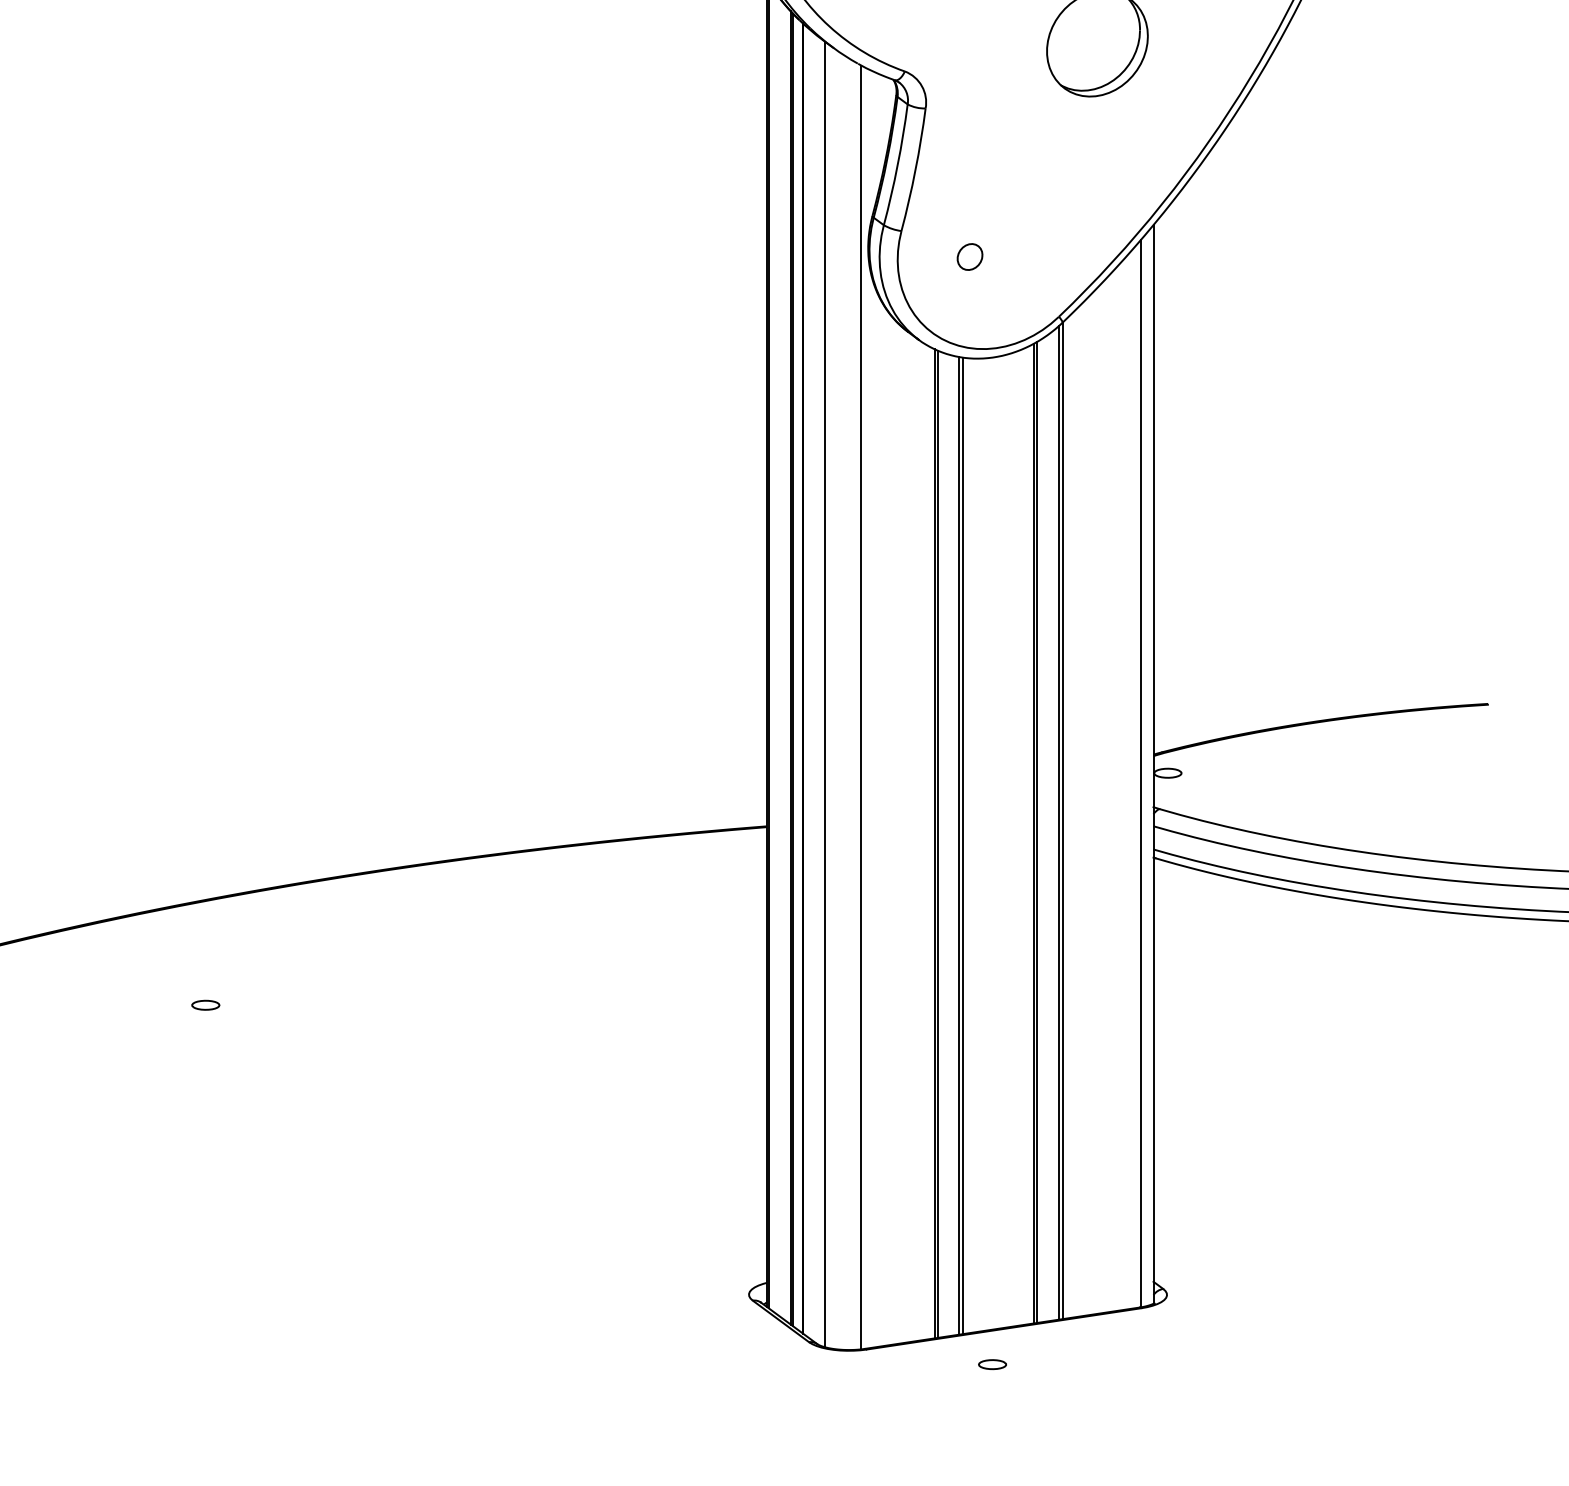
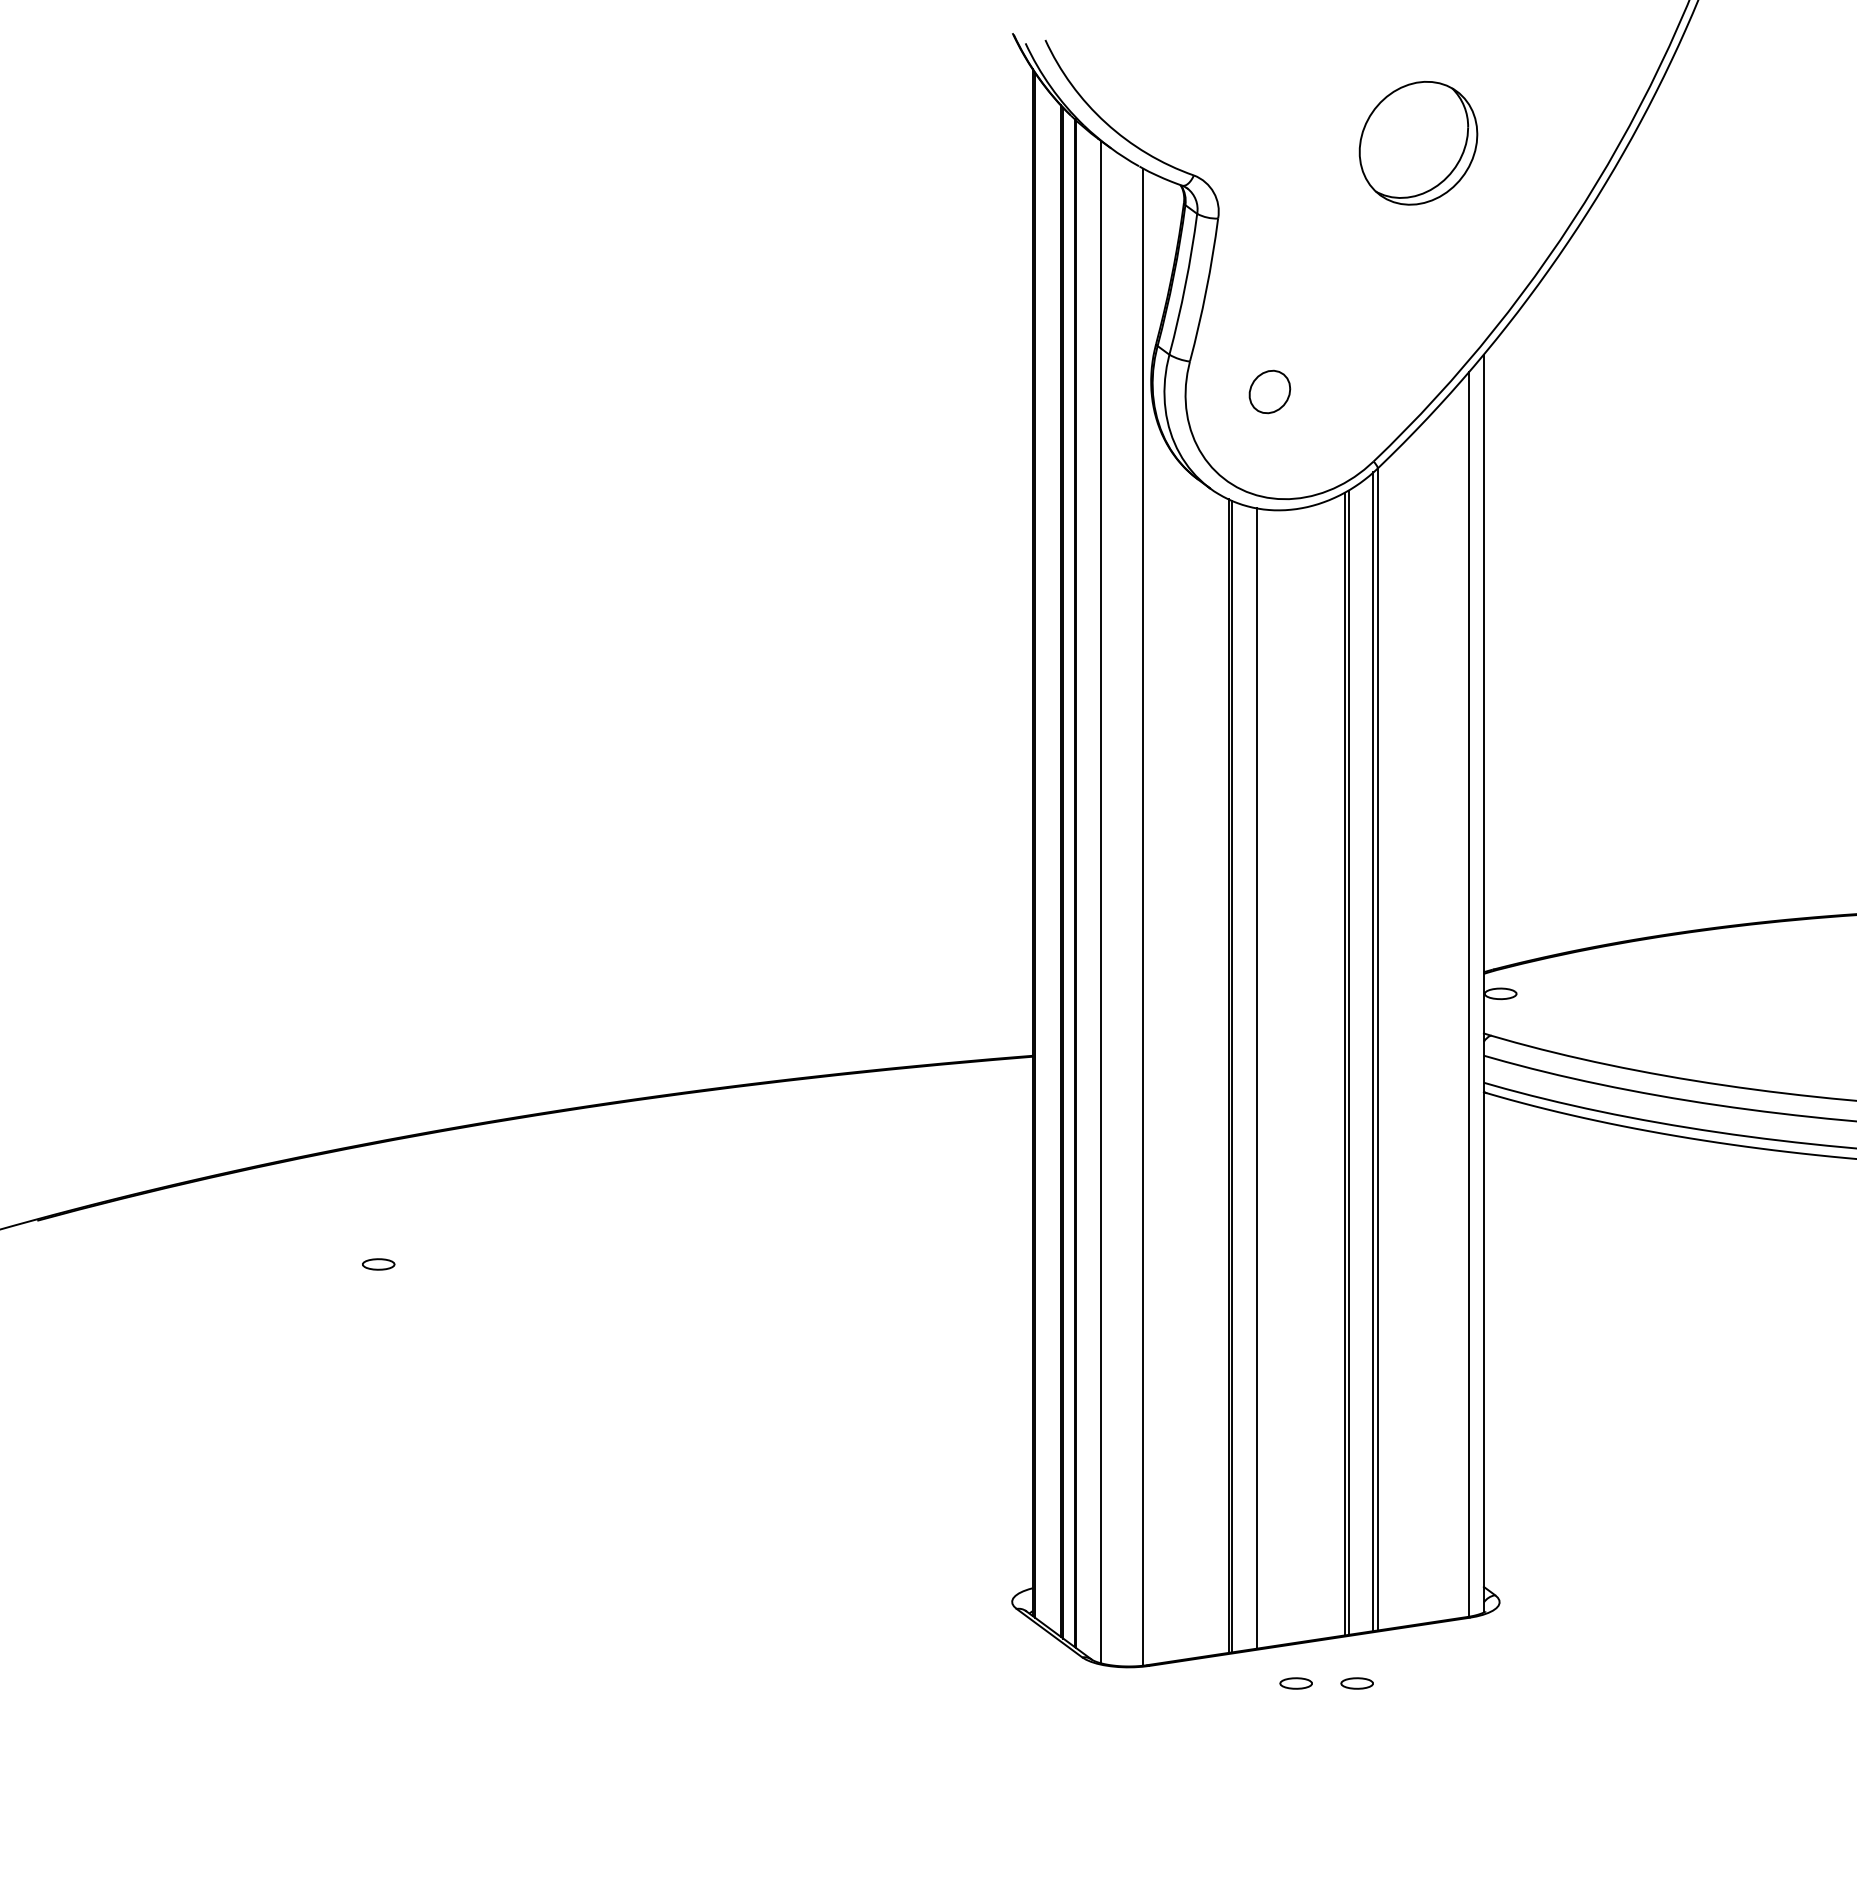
part: (969, 256) -> (1269, 391), size x1.4
line: (962, 845) -> (1261, 1078), removed
part: (1044, 1364) -> (1356, 1683), added

